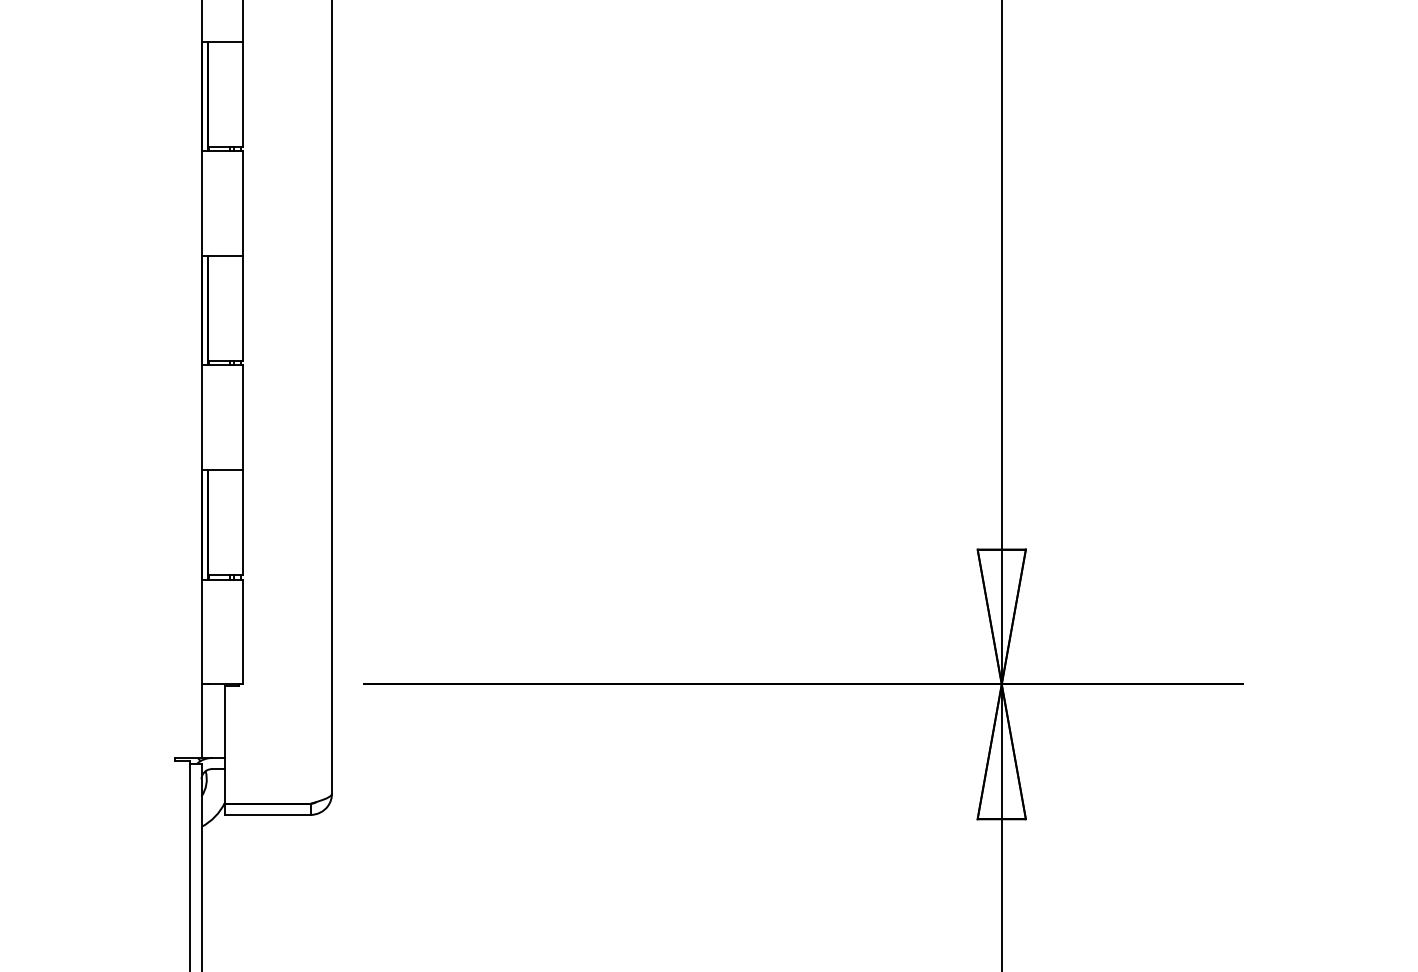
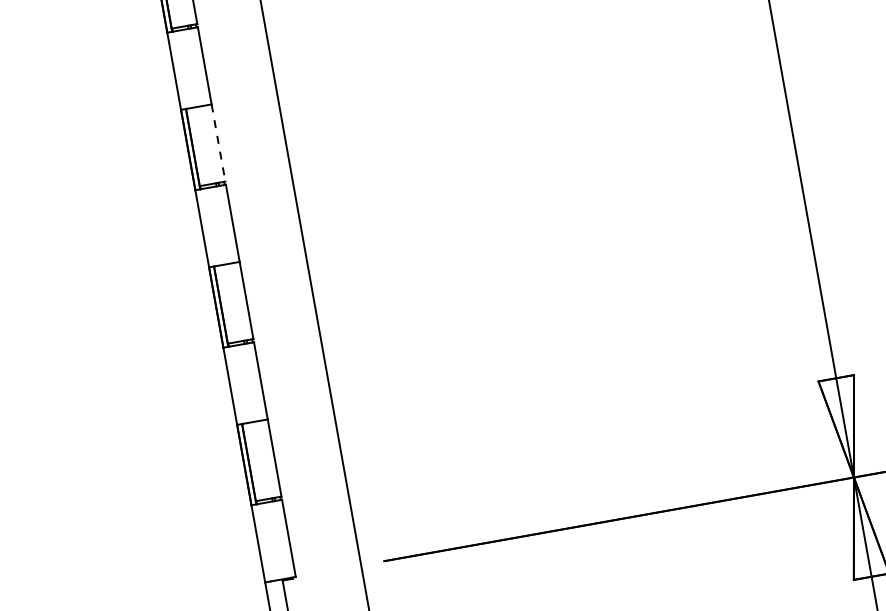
line: (243, 95) -> (218, 143), solid -> dashed

